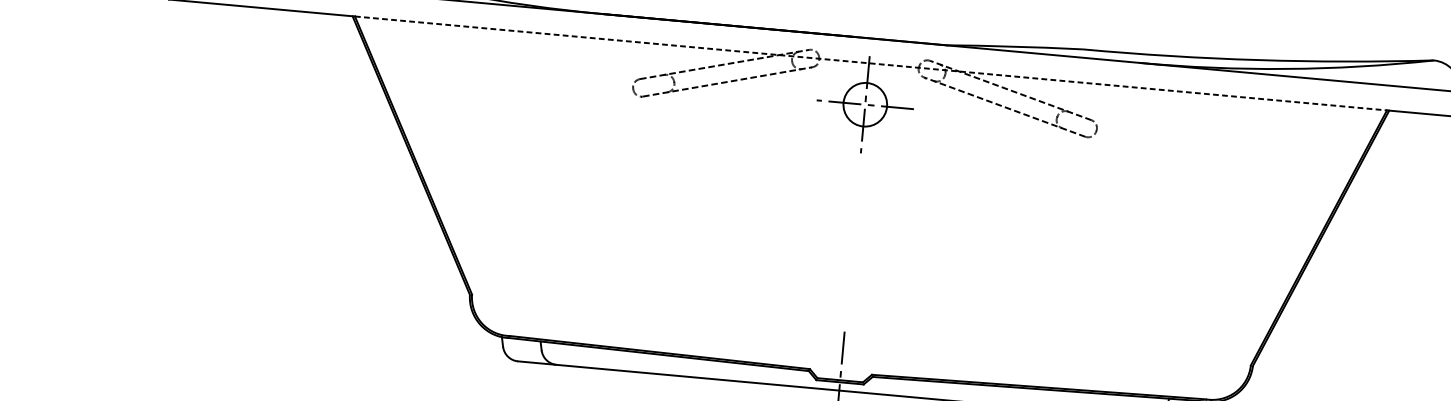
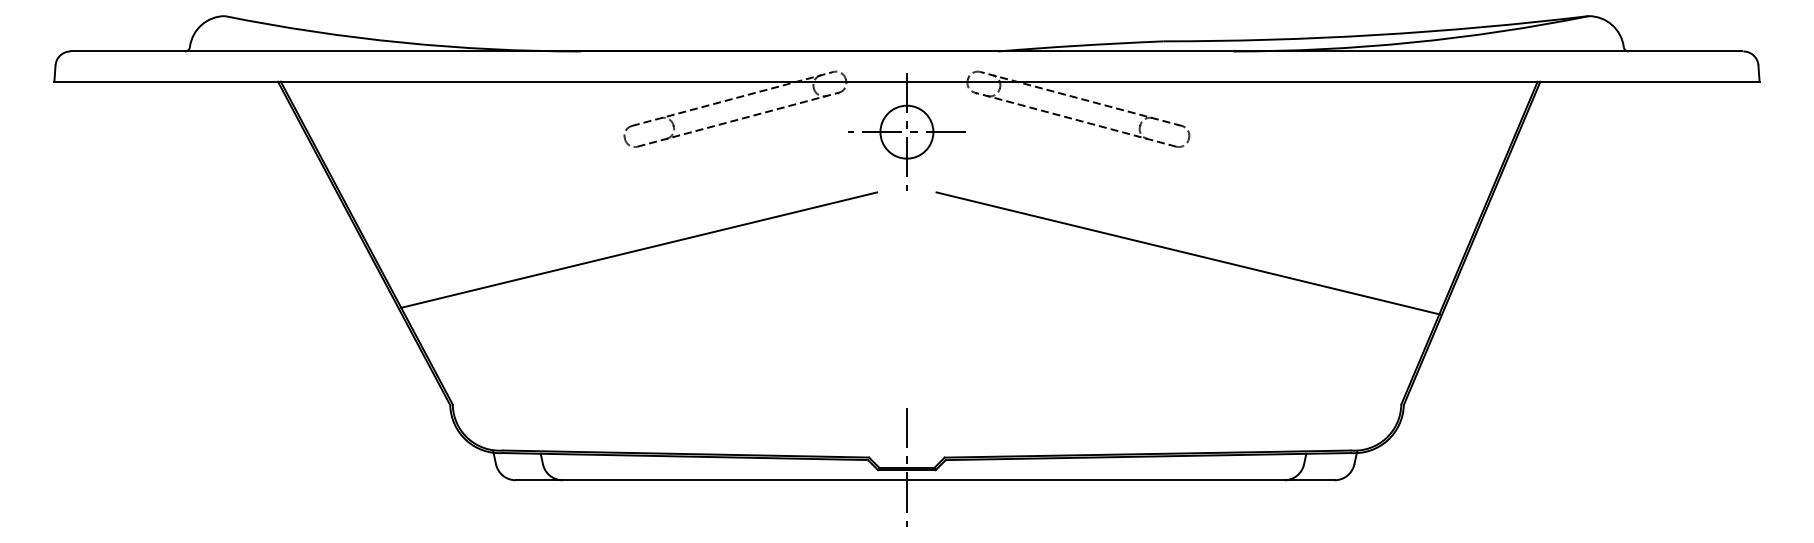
line: (871, 63) -> (909, 81), dashed -> solid
line: (636, 181) -> (639, 249), added
line: (1087, 225) -> (1188, 253), added

